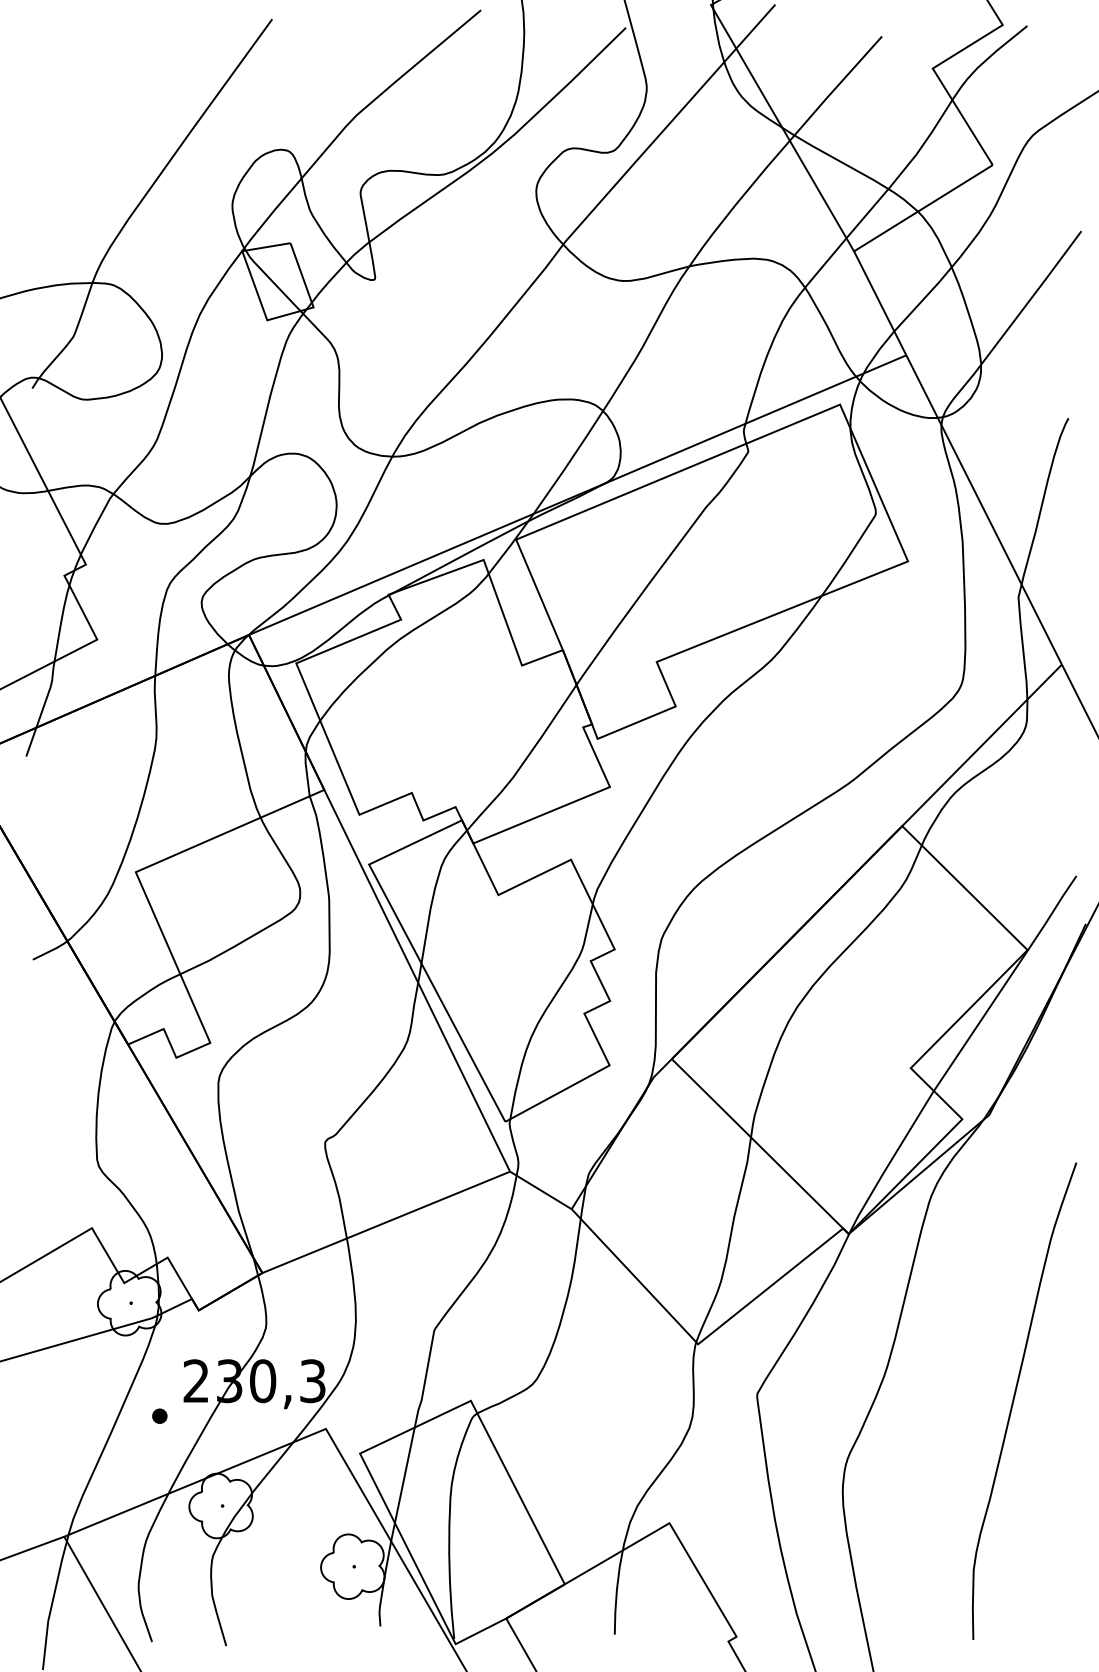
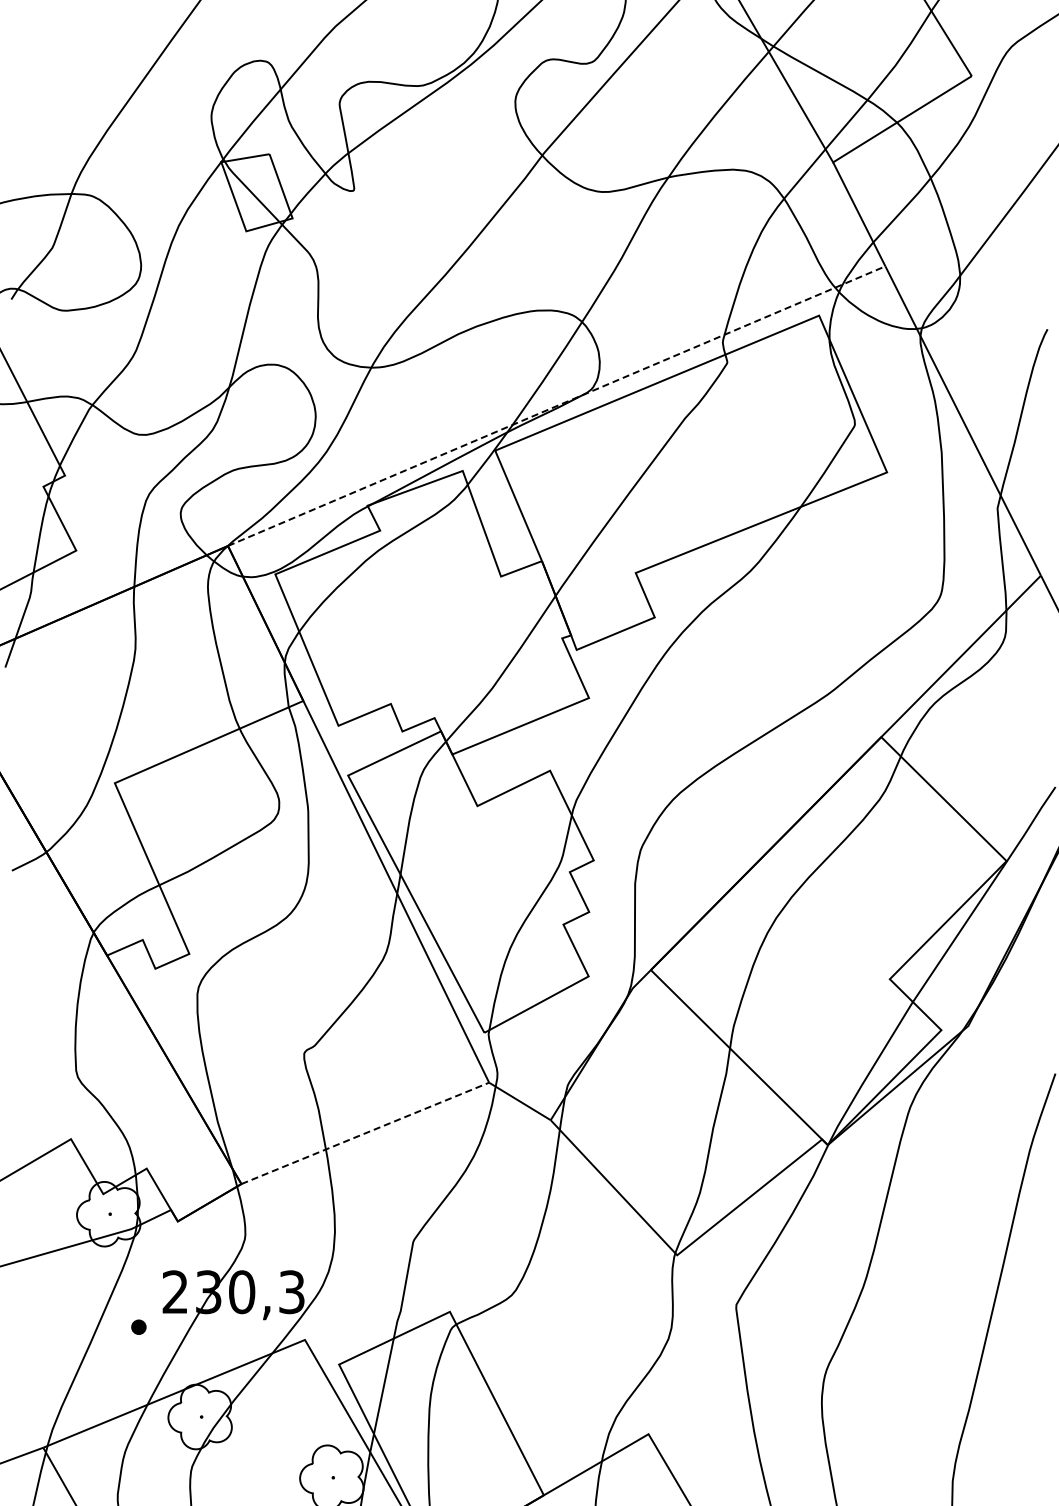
line: (578, 494) -> (557, 405), solid -> dashed
line: (386, 1222) -> (365, 1133), solid -> dashed

